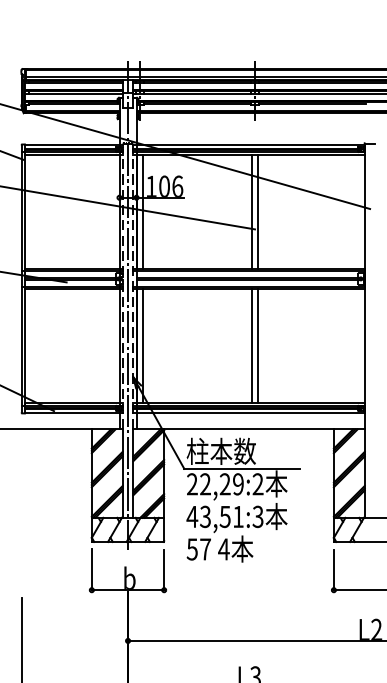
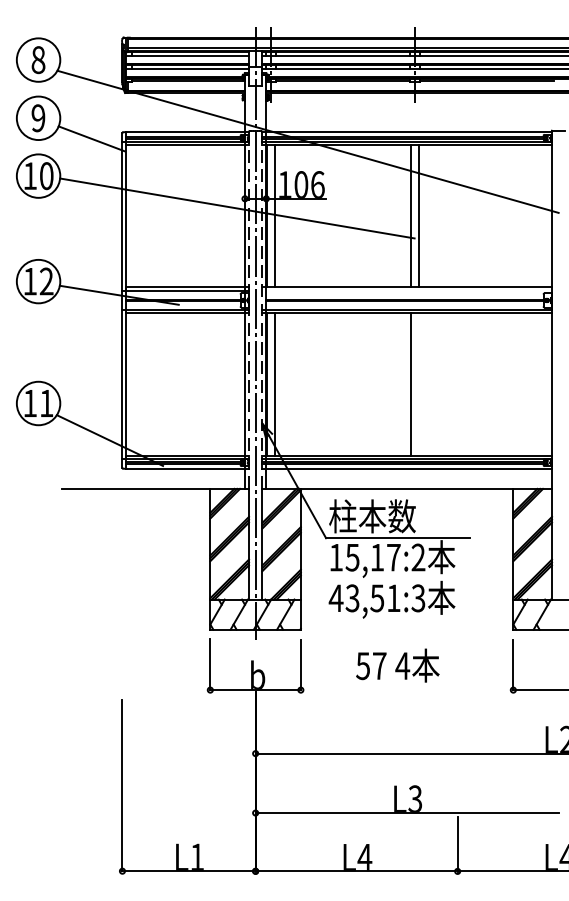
line: (249, 270) -> (407, 290), removed
line: (258, 346) -> (418, 384), removed
text: (214, 484) -> (364, 557), 22,29:2 -> 15,17:2
text: (219, 548) -> (397, 665), moved

